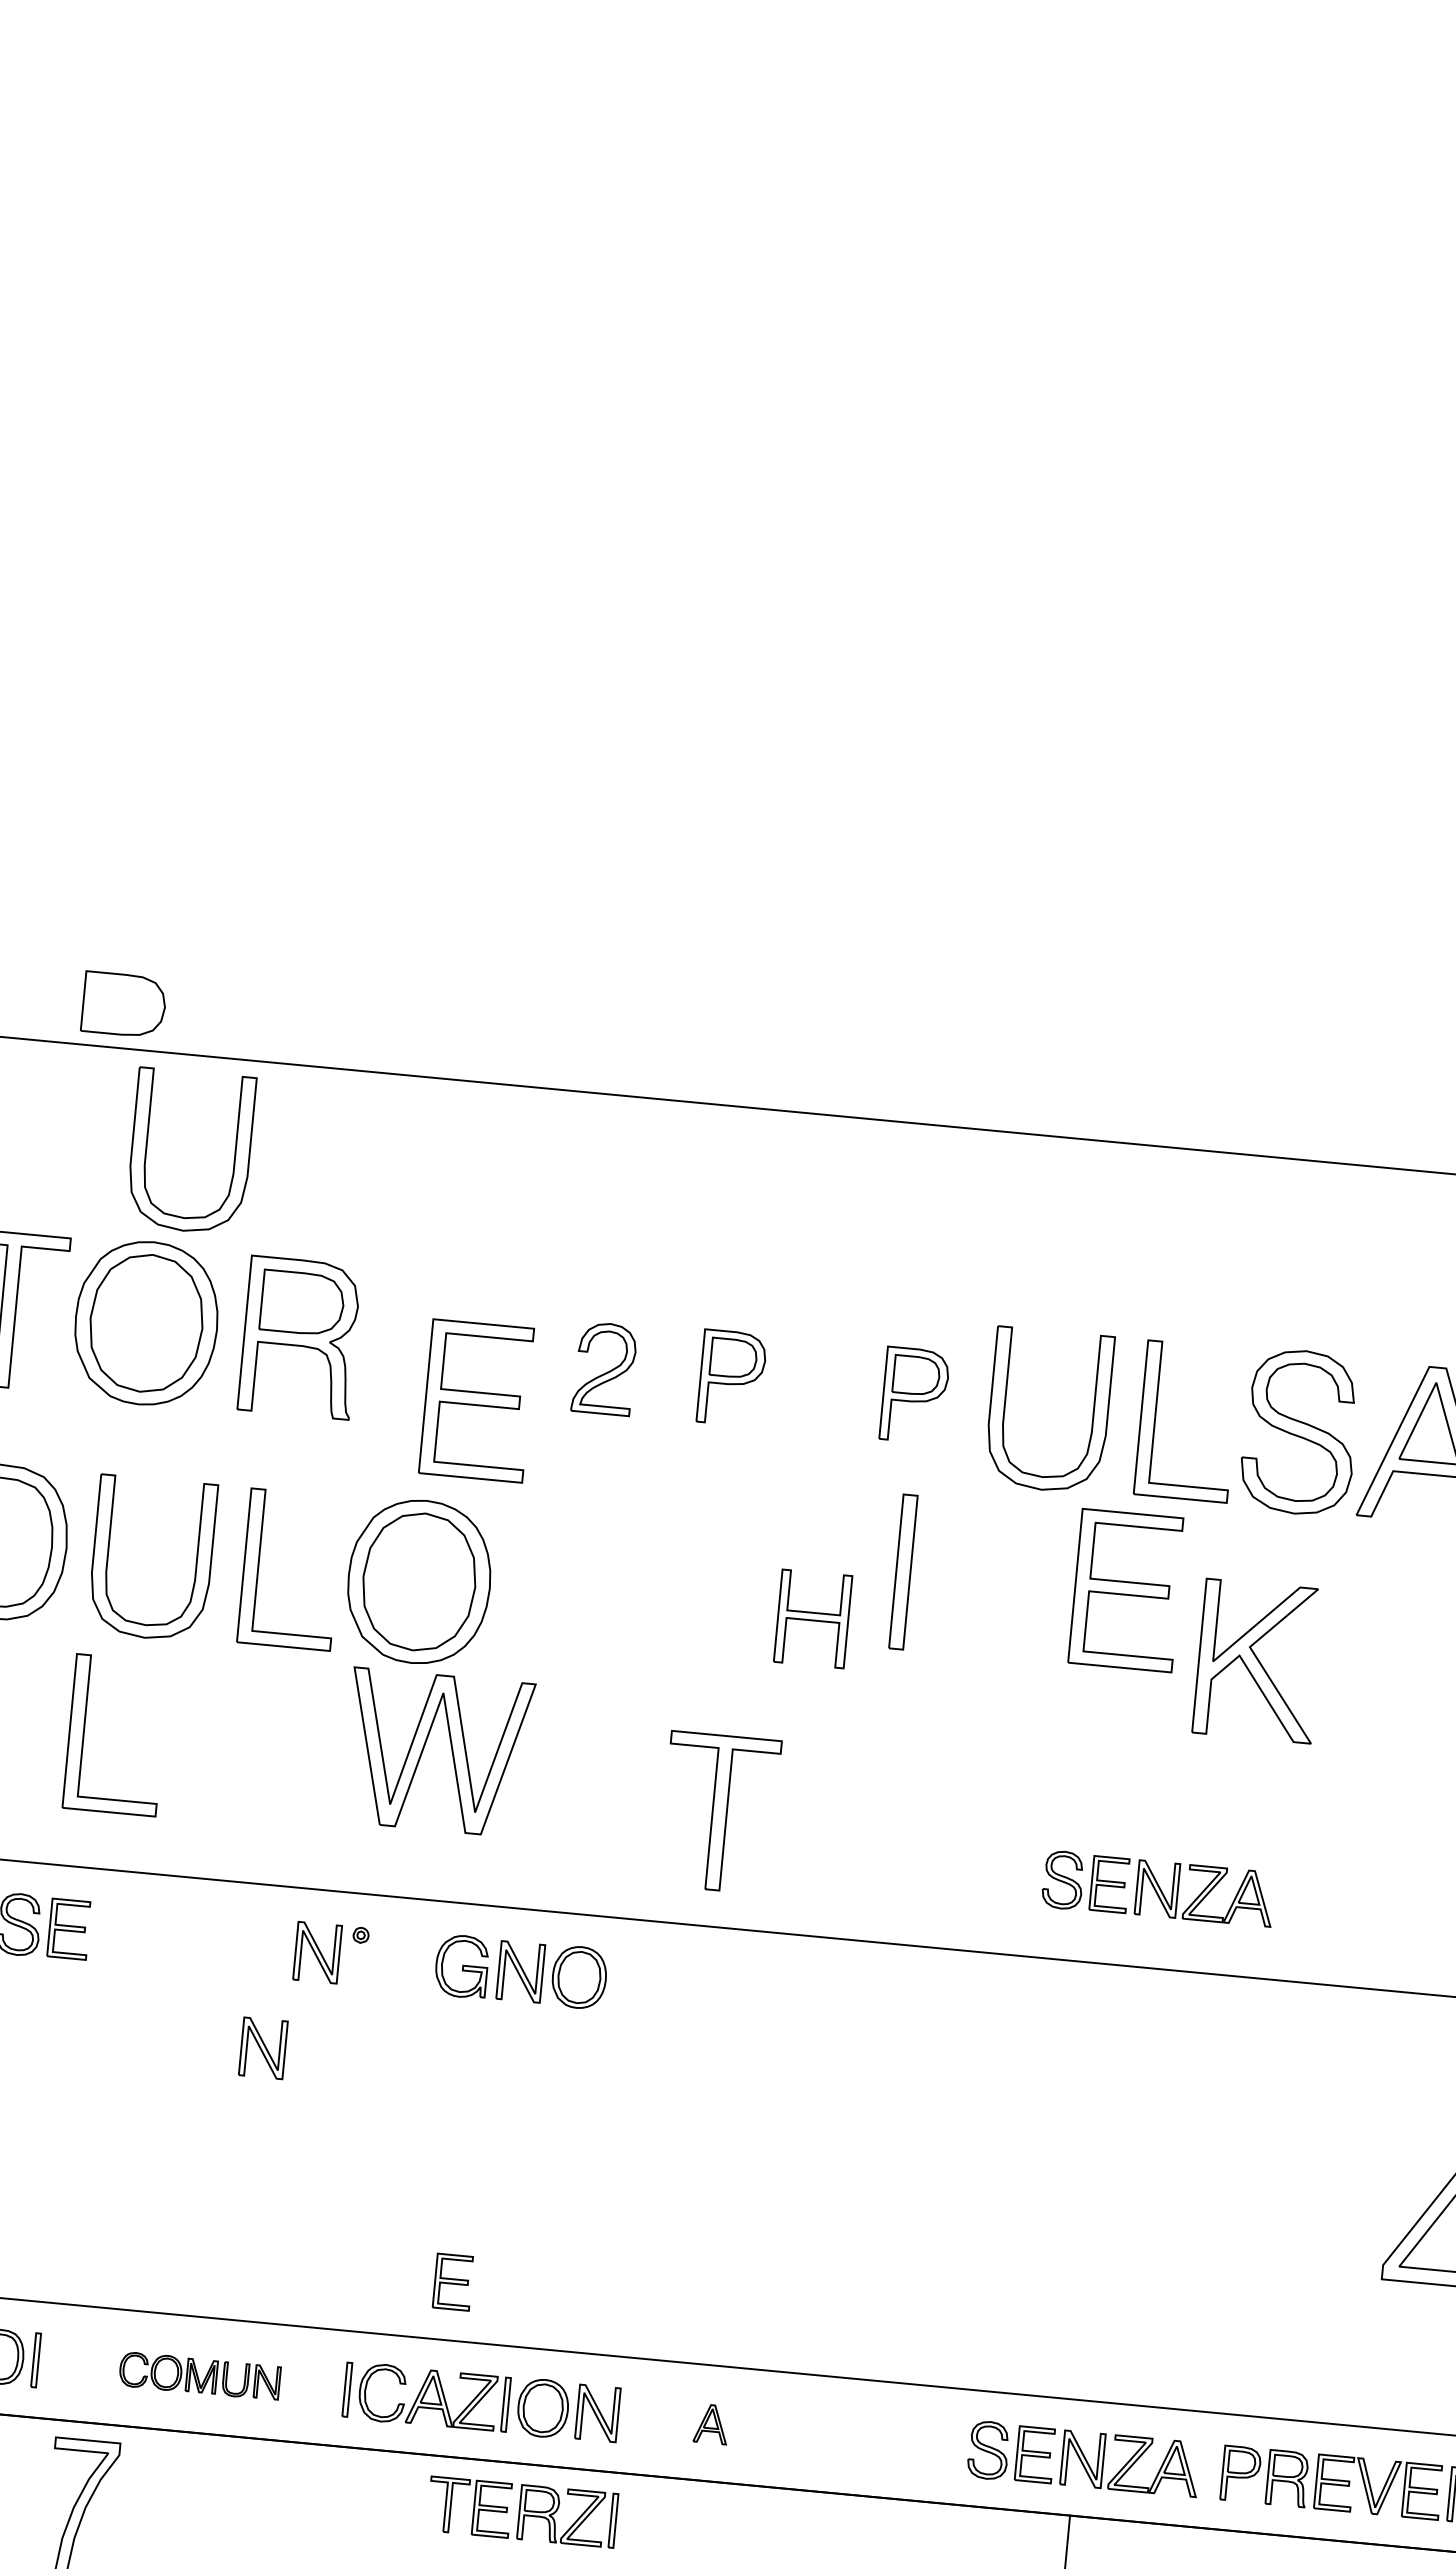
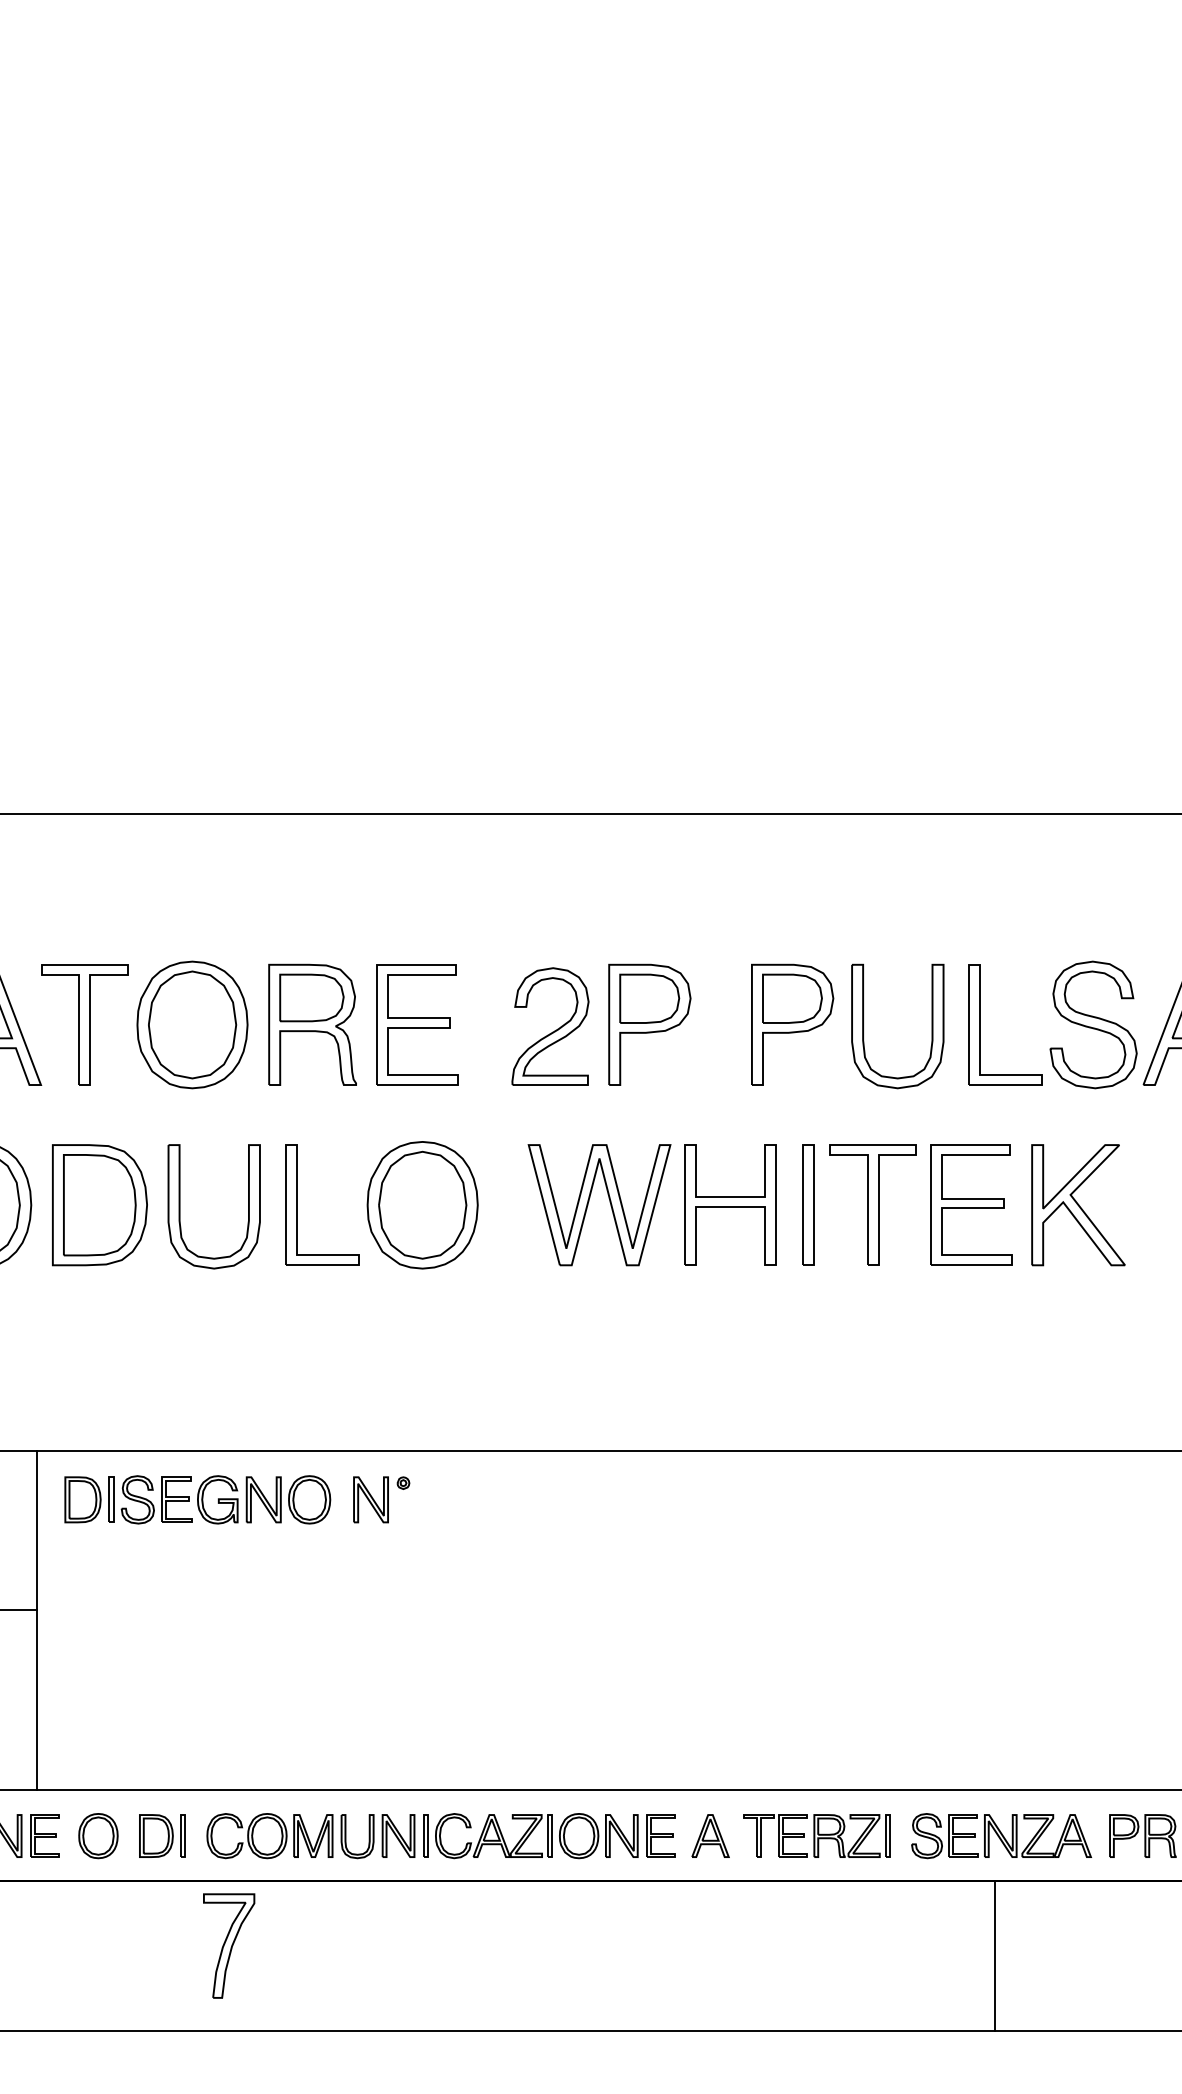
part: (123, 1004) -> (151, 779), removed
part: (147, 1147) -> (180, 888), removed
part: (604, 1368) -> (550, 1026), size x1.67
part: (731, 1378) -> (649, 1024), size x1.67
part: (914, 1395) -> (792, 1024), size x1.67
part: (477, 1400) -> (417, 1024), moved
part: (903, 1571) -> (808, 1204), moved
part: (1127, 1589) -> (971, 1204), moved
part: (813, 1618) -> (730, 1204), size x1.67
part: (84, 1731) -> (174, 1345), removed
part: (450, 1750) -> (609, 1202), moved
part: (718, 1812) -> (872, 1204), moved
part: (1158, 1889) -> (1017, 1389), removed
part: (521, 1971) -> (264, 1499), moved
part: (262, 2047) -> (335, 1577), removed
part: (452, 2281) -> (660, 1835), moved
part: (199, 2376) -> (310, 1836), size x1.67
part: (711, 2423) -> (710, 1835), size x1.43
part: (522, 2511) -> (816, 1835), moved

